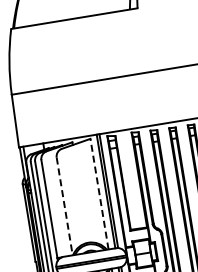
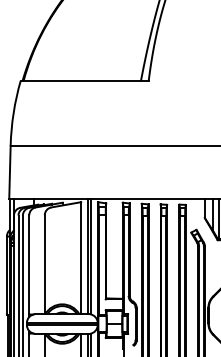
line: (99, 193) -> (81, 257), dashed -> solid
line: (64, 206) -> (44, 264), dashed -> solid

